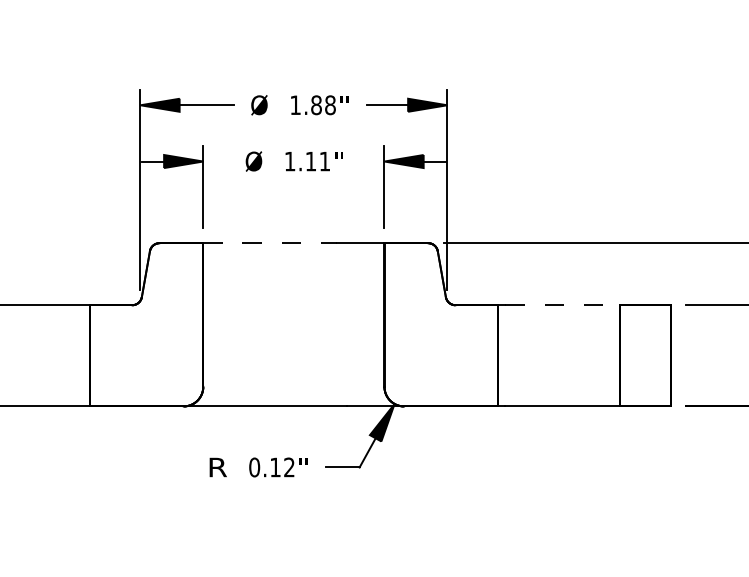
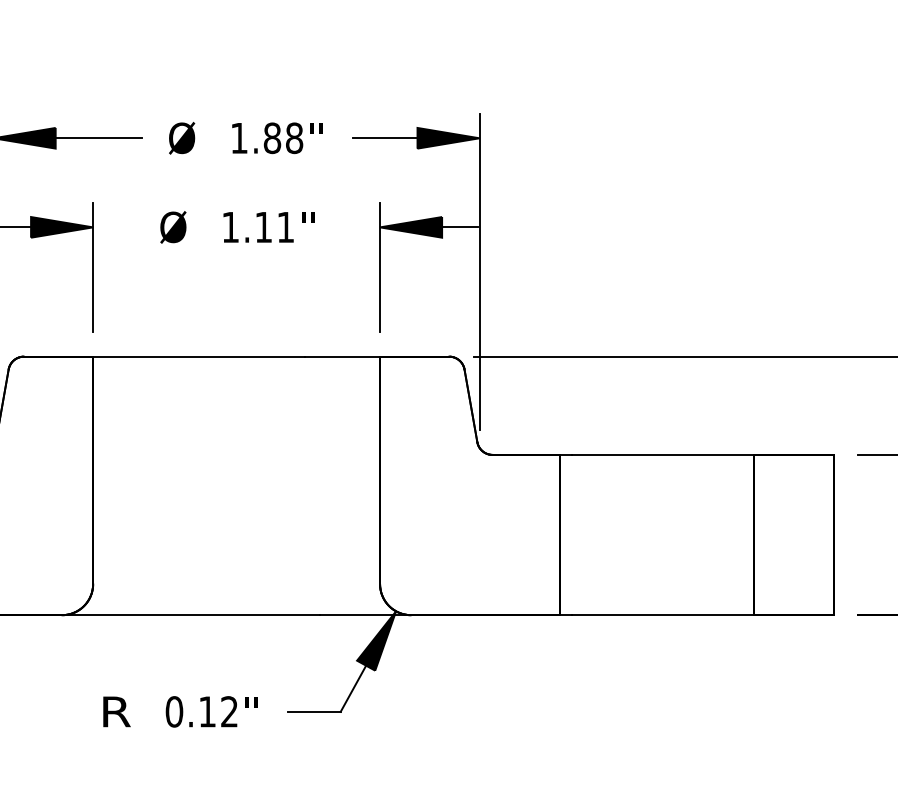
line: (270, 243) -> (199, 357), dashed -> solid
line: (563, 305) -> (663, 455), dashed -> solid

